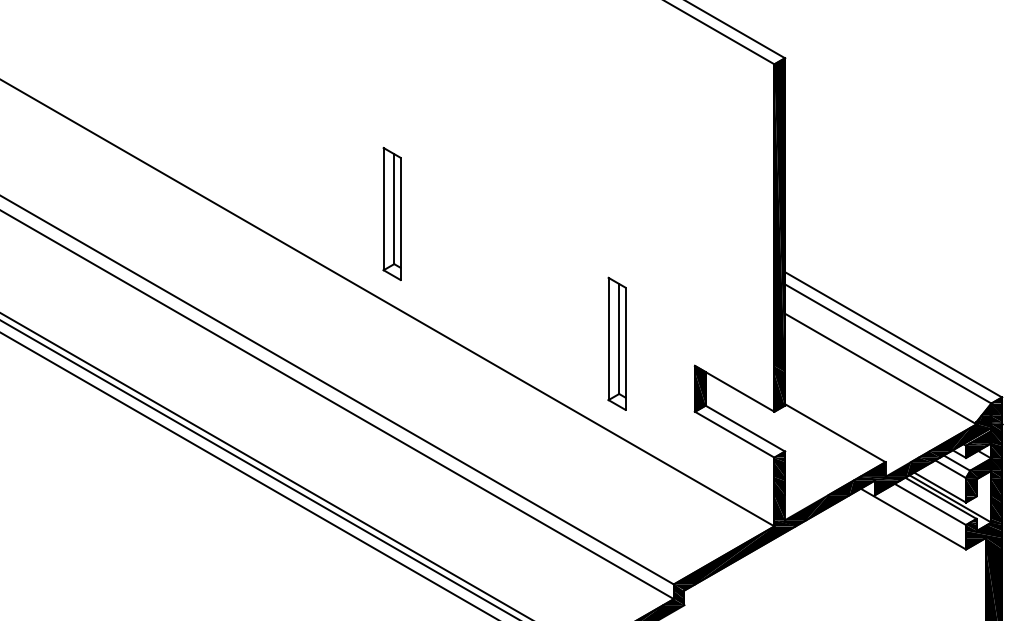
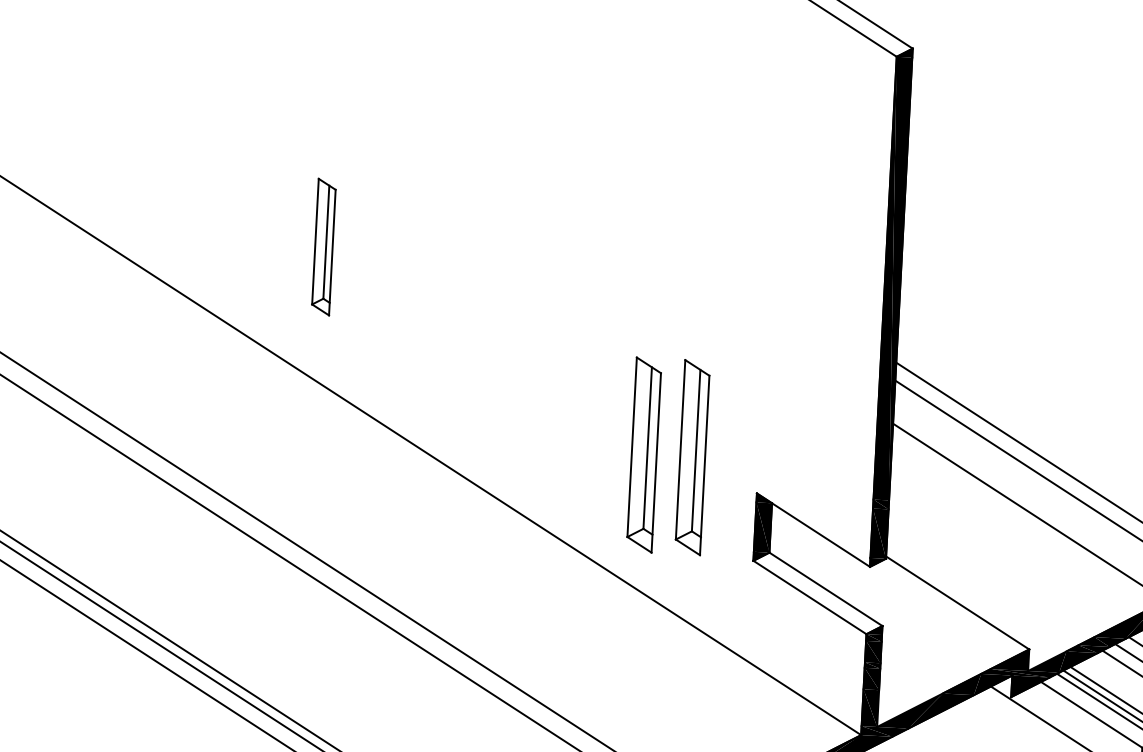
part: (391, 213) -> (323, 246), size x0.7
part: (649, 343) -> (691, 457), added

